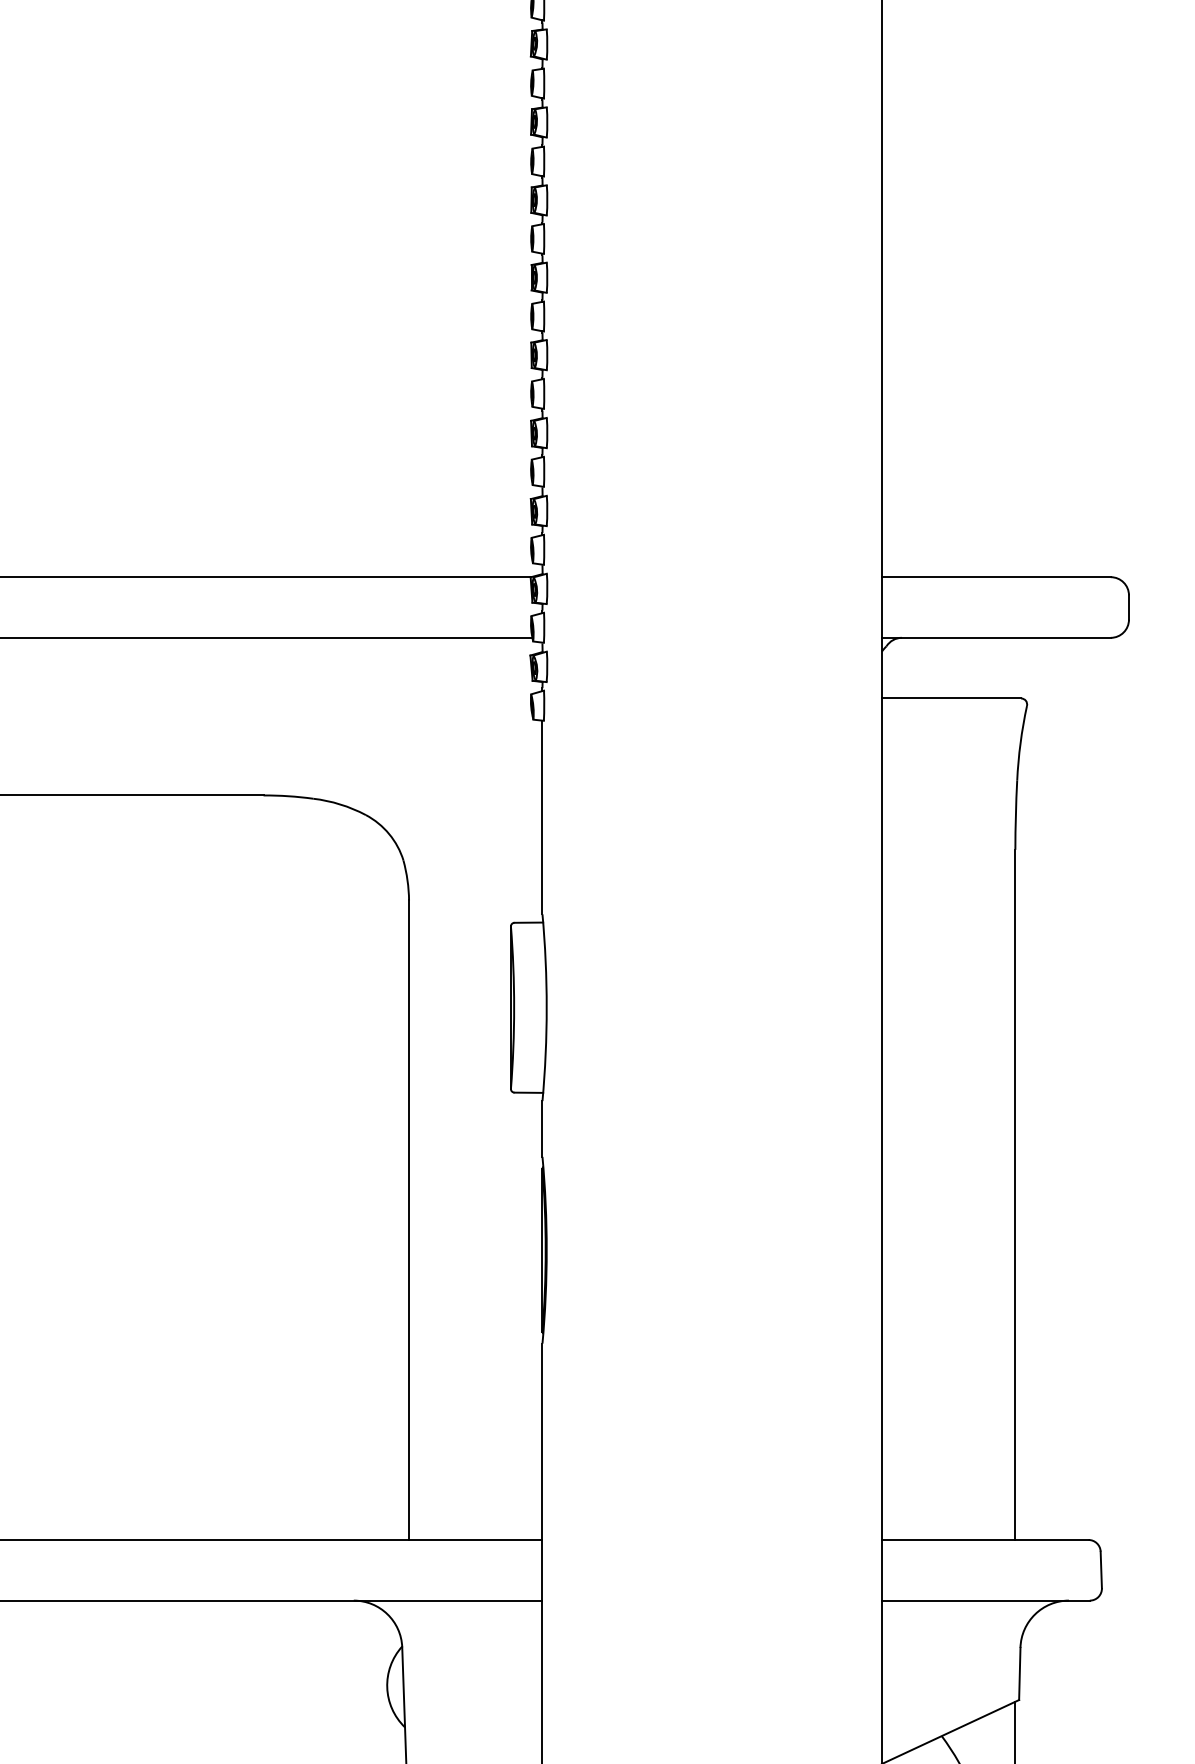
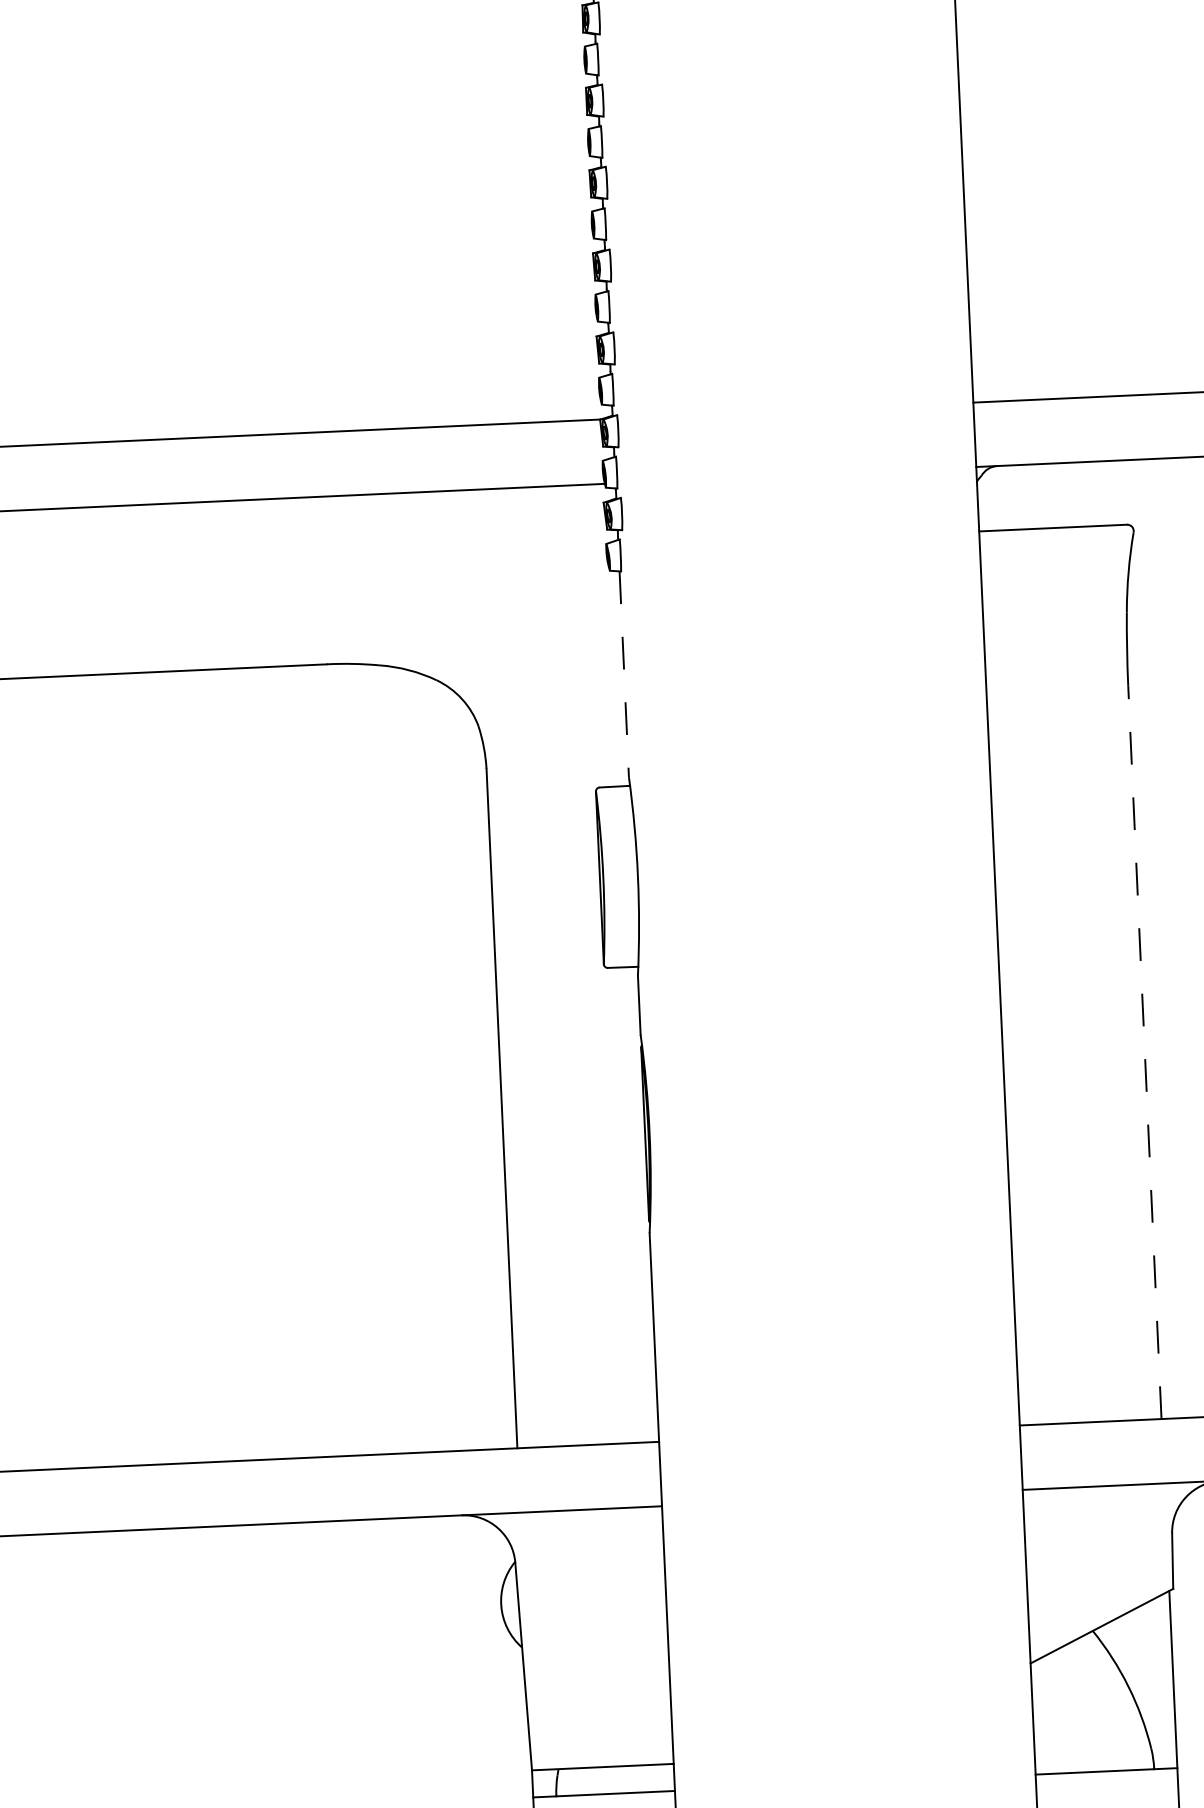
line: (542, 817) -> (624, 674), solid -> dashed
line: (1015, 1194) -> (1144, 1051), solid -> dashed

